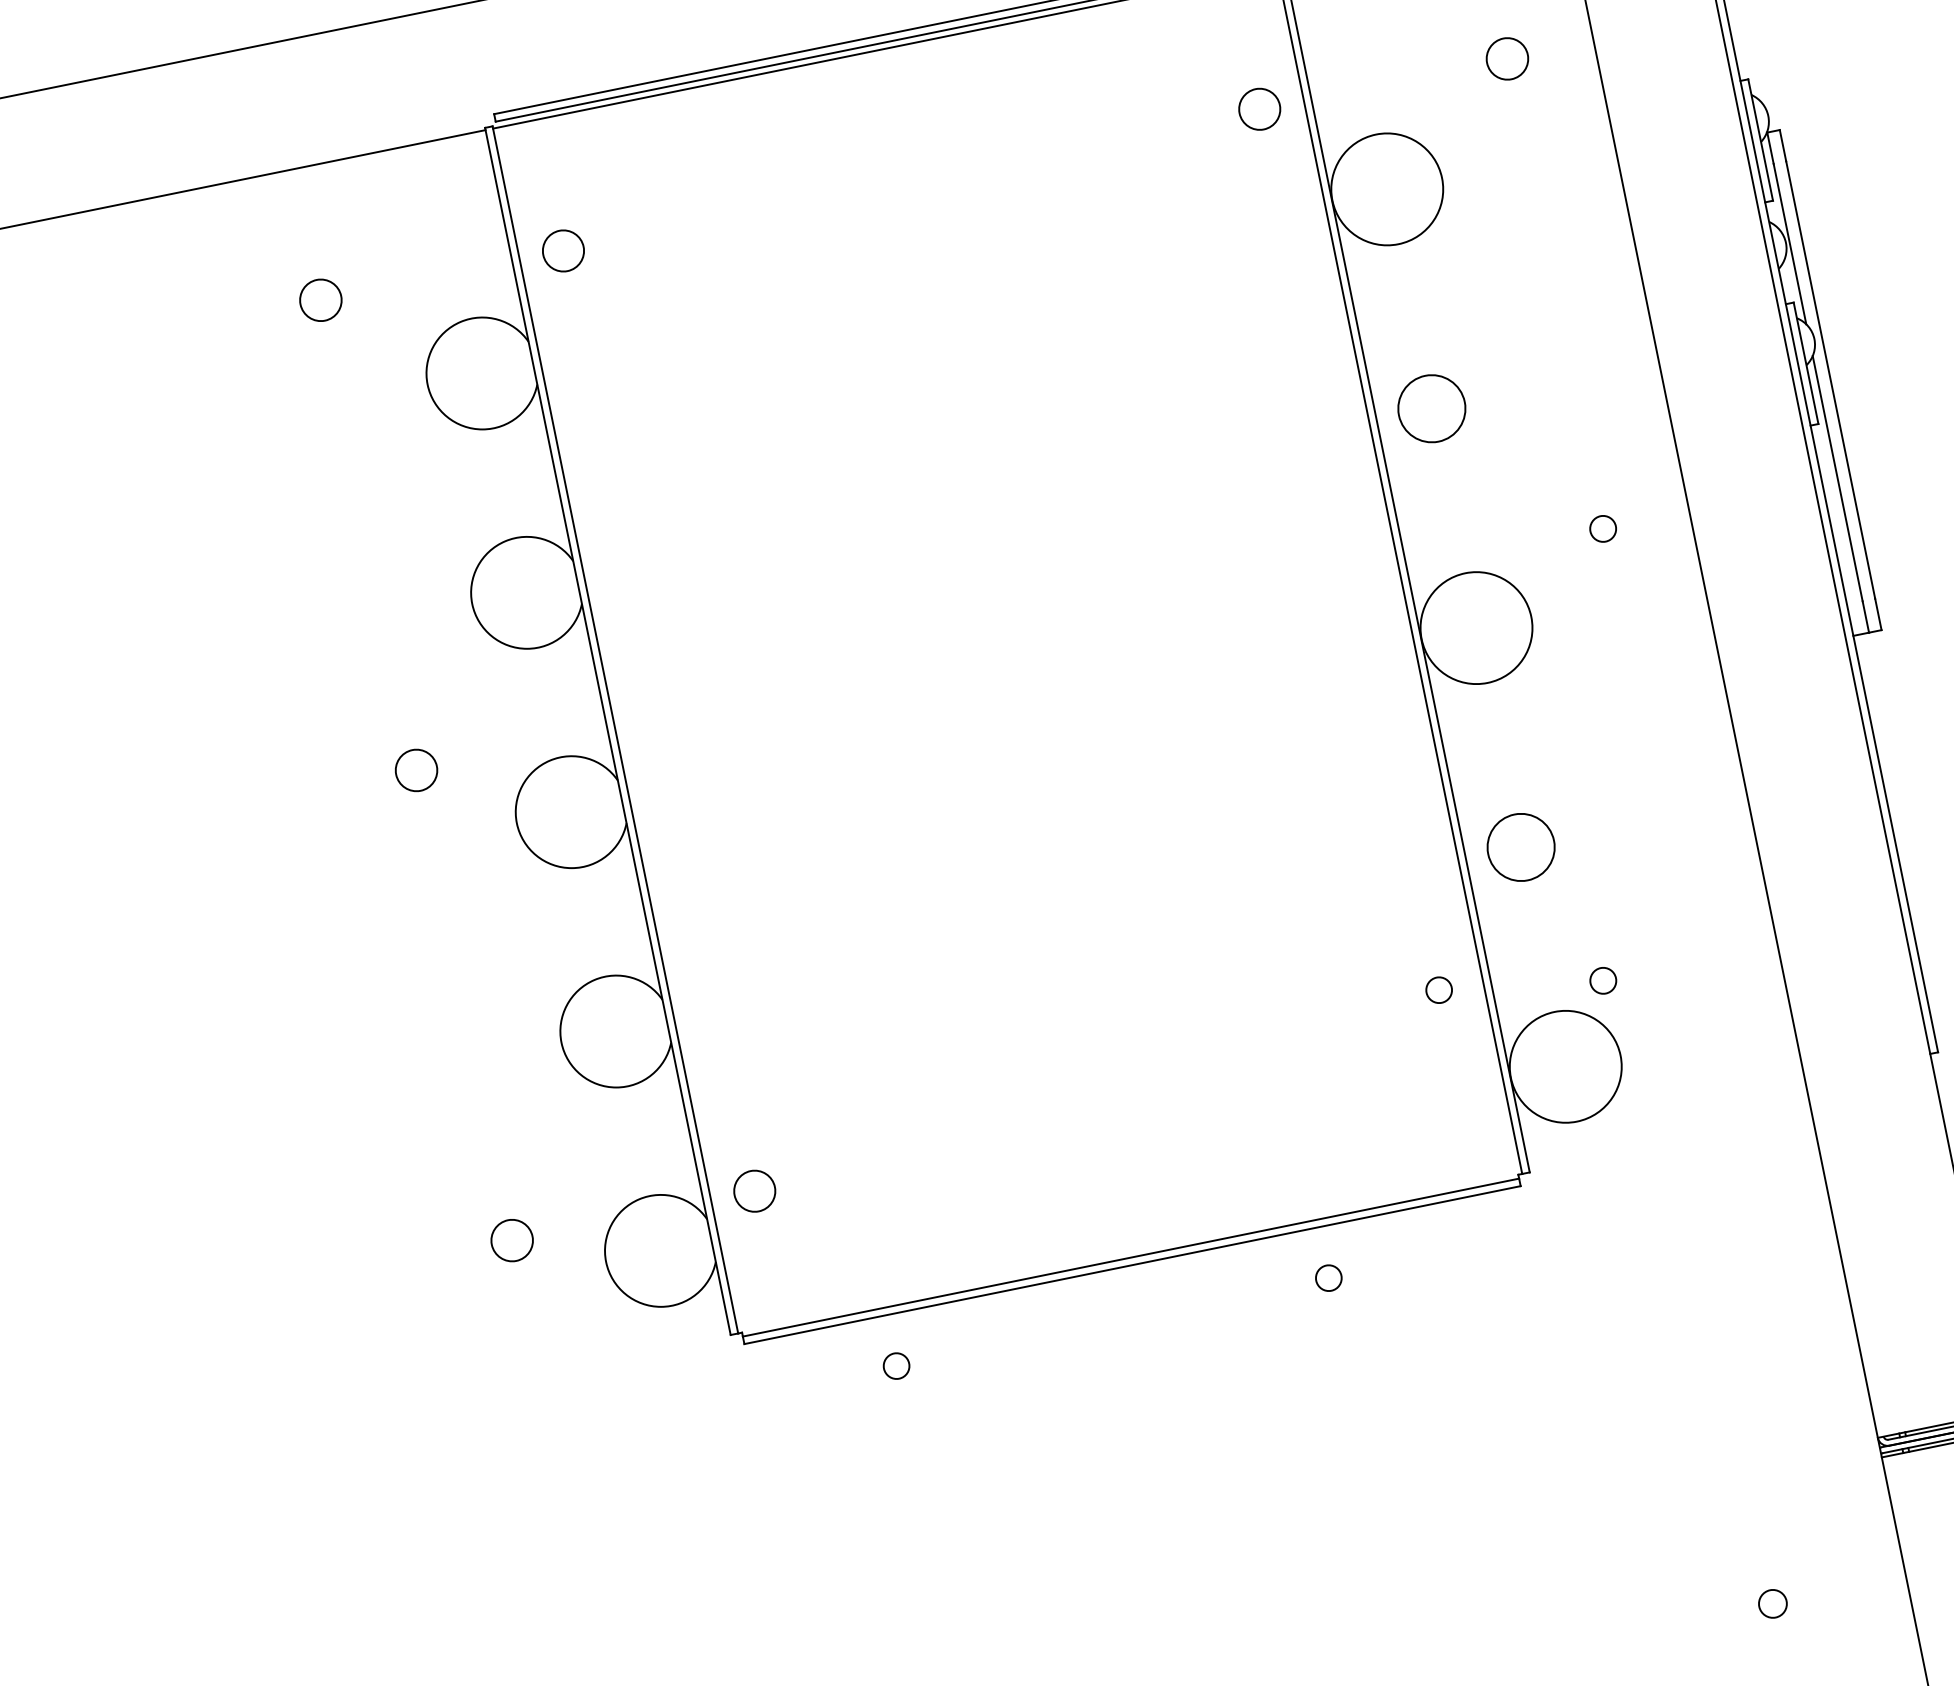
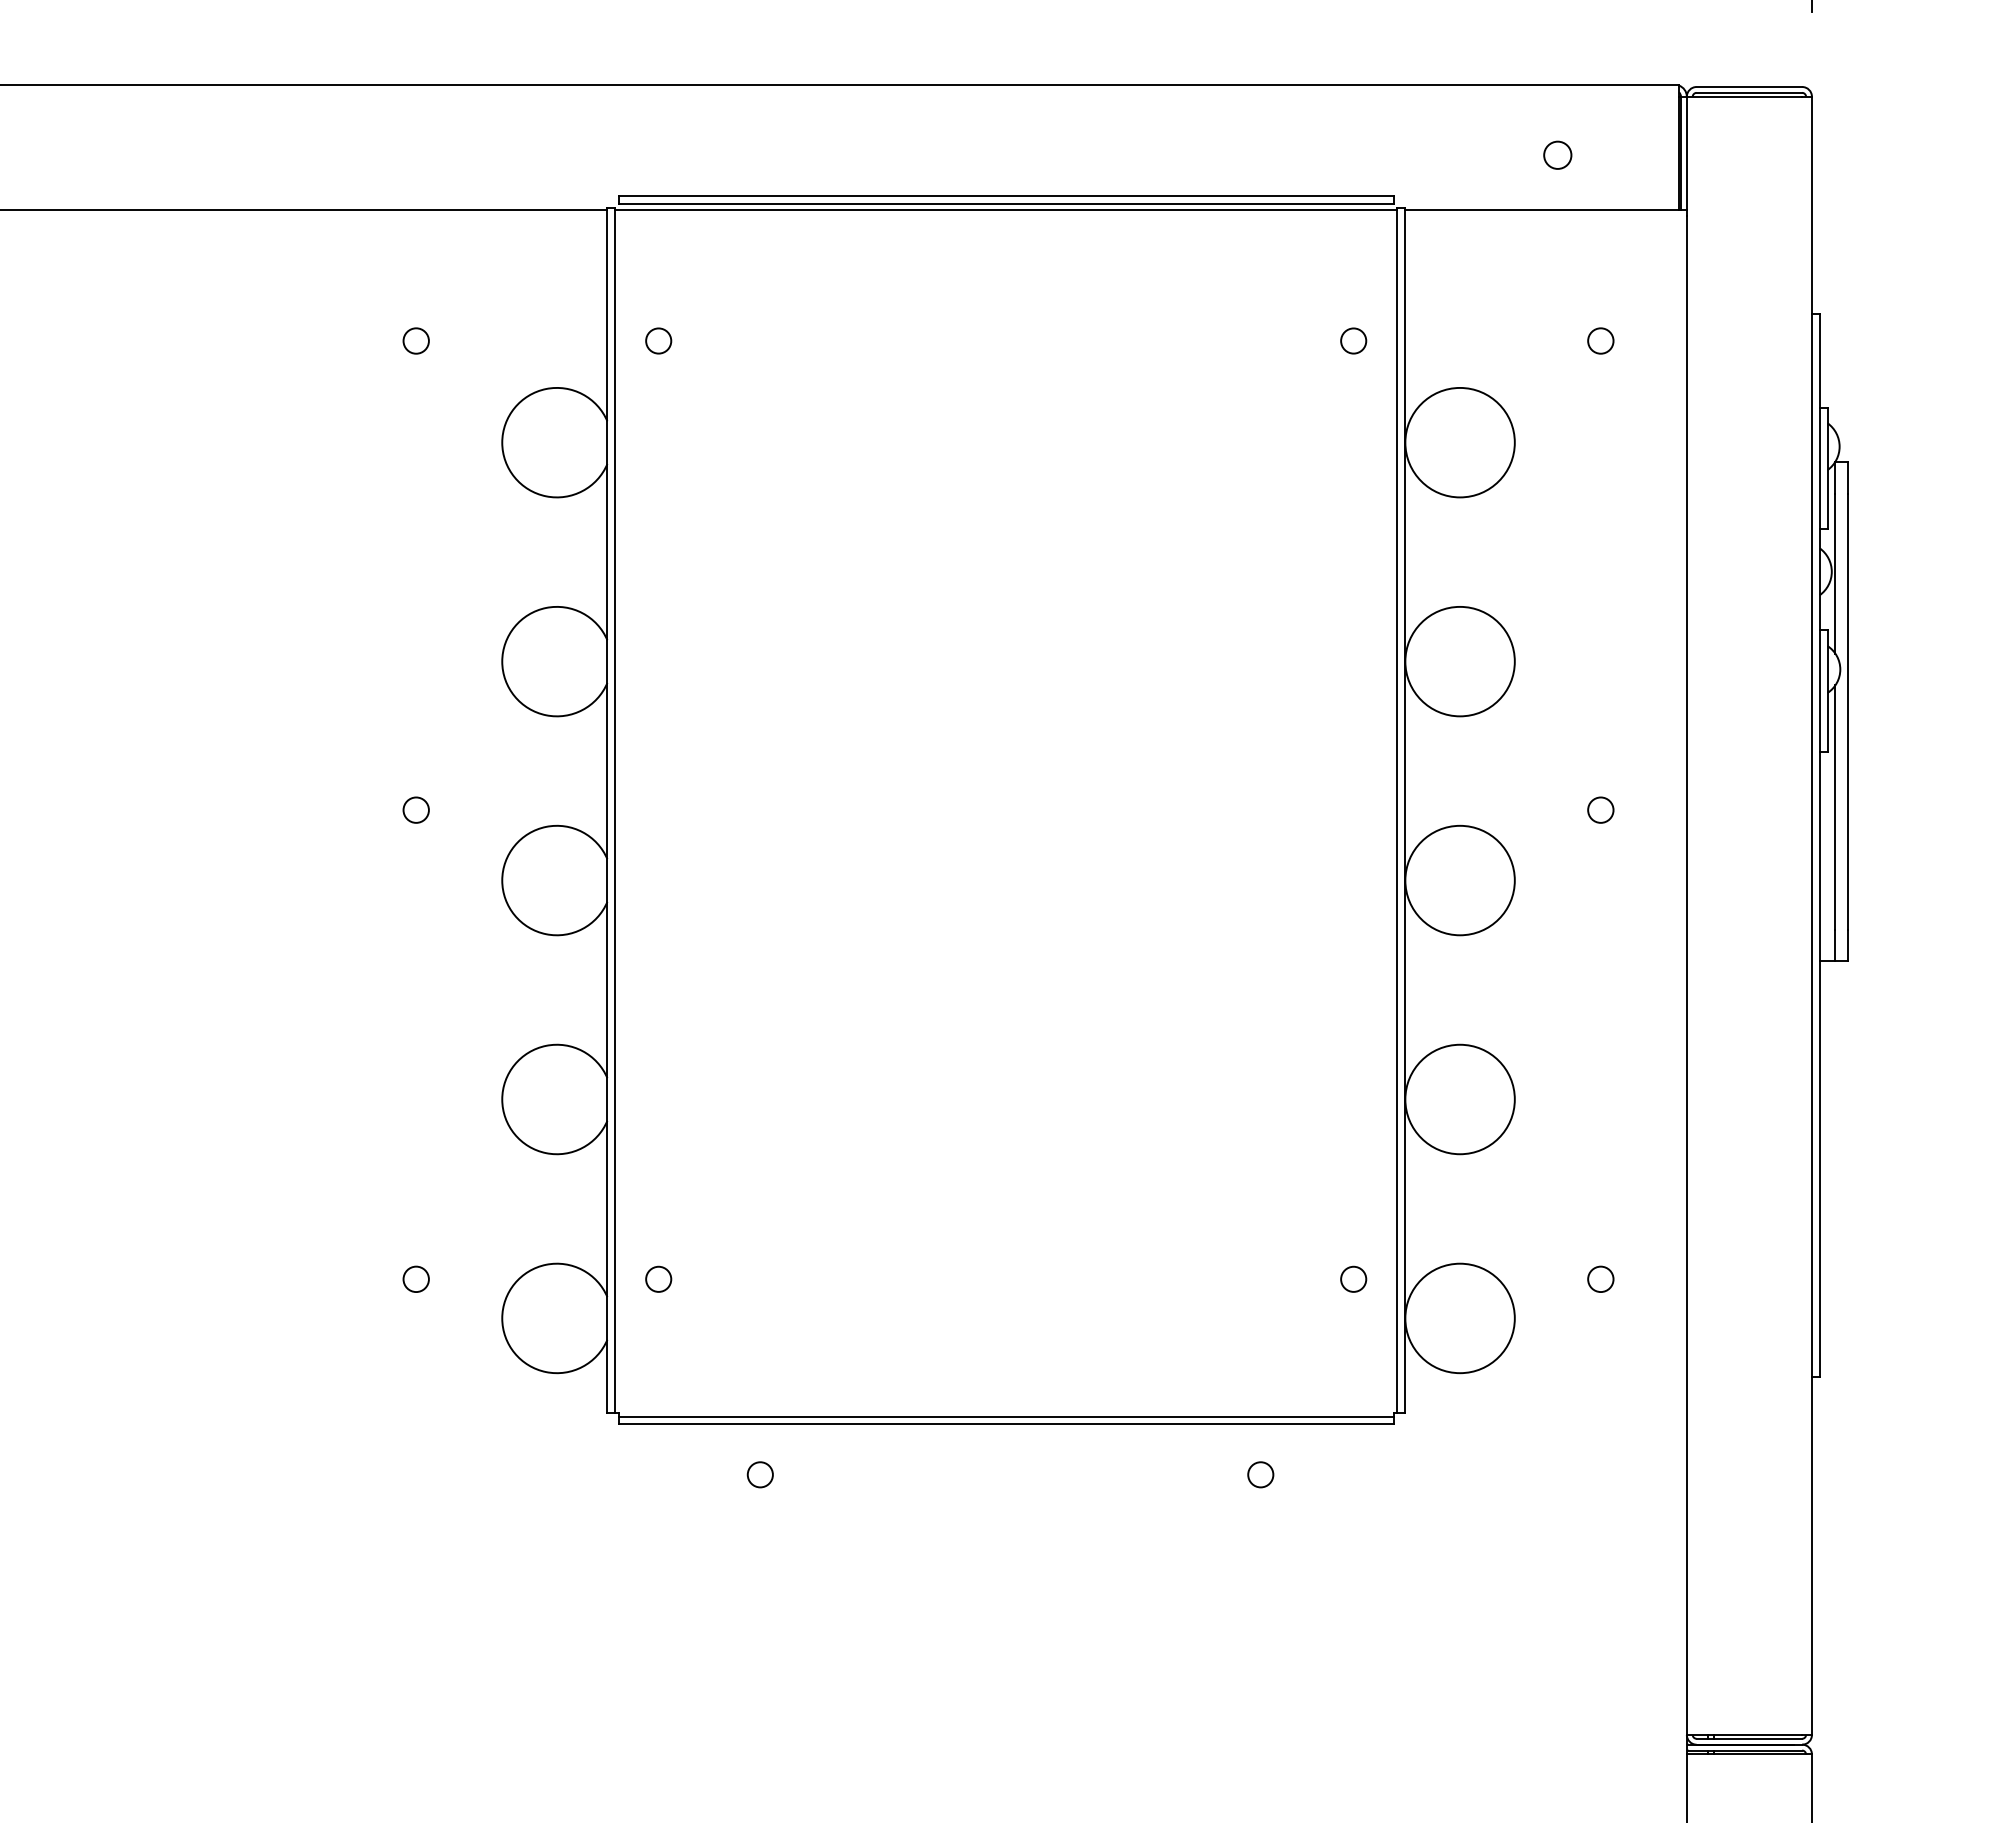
circle: (1507, 58) -> (1600, 340), size x0.62
circle: (1259, 108) -> (1353, 340), size x0.62
circle: (563, 250) -> (658, 340), size x0.62
circle: (319, 299) -> (415, 340), size x0.62
circle: (1431, 408) -> (1459, 661), size x1.67
circle: (415, 769) -> (415, 809), size x0.62
circle: (1520, 847) -> (1459, 1099), size x1.67
circle: (1602, 980) -> (1600, 1278), moved
circle: (1438, 989) -> (1353, 1278), moved
circle: (754, 1190) -> (658, 1278), size x0.62
circle: (511, 1239) -> (415, 1278), size x0.62
circle: (1328, 1277) -> (1260, 1474), moved

